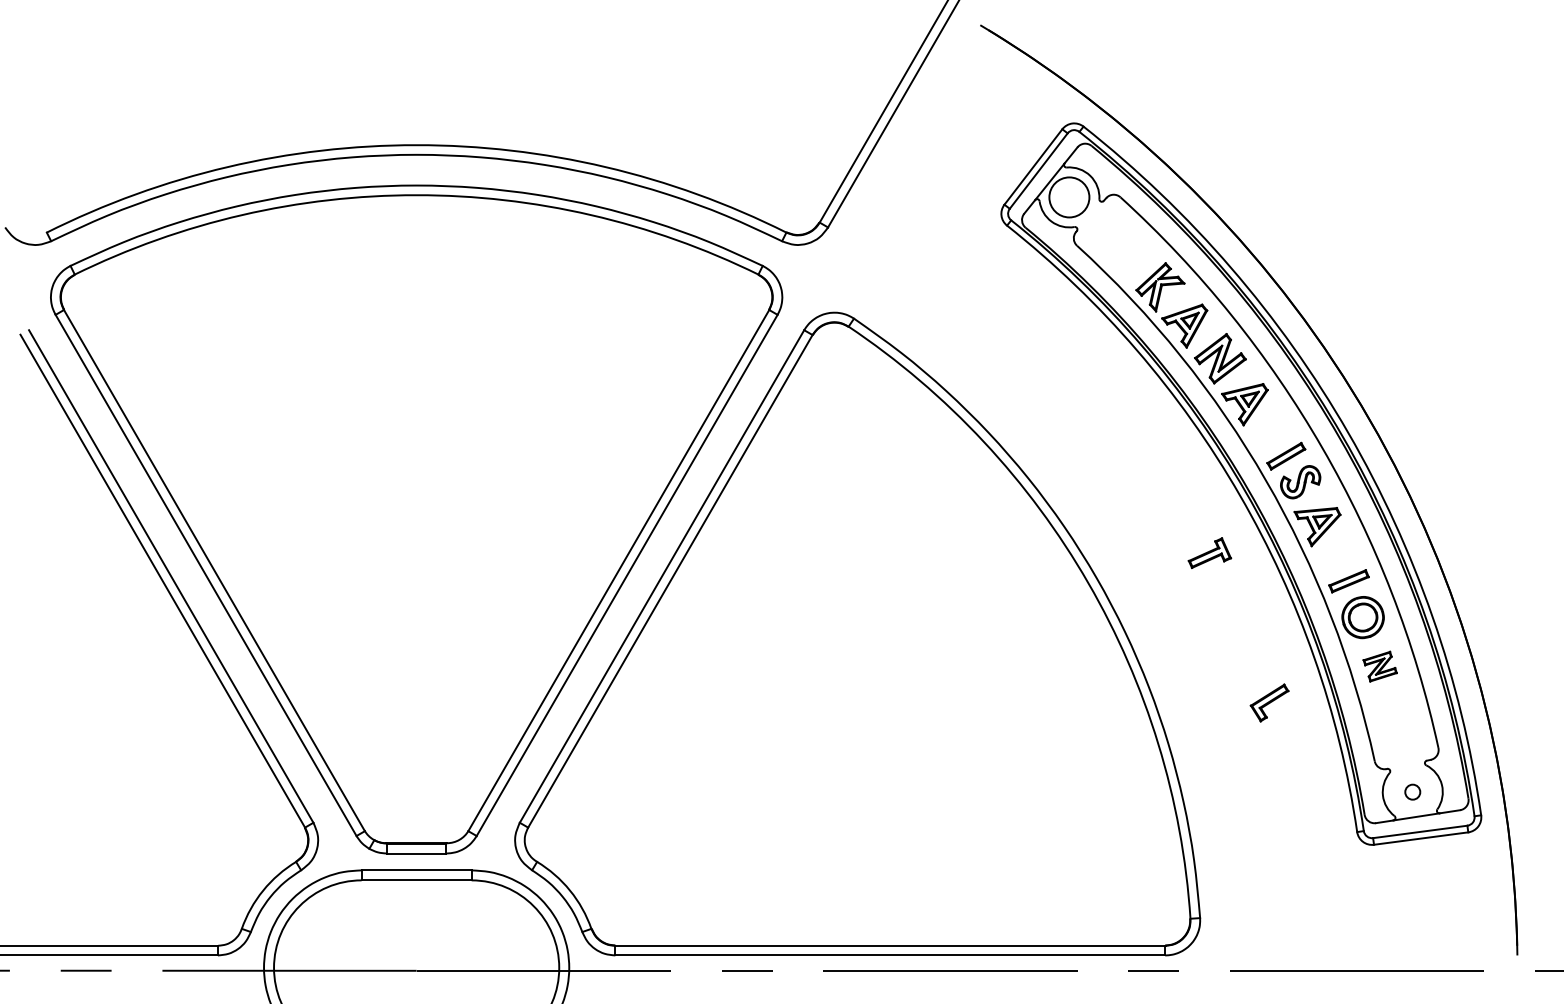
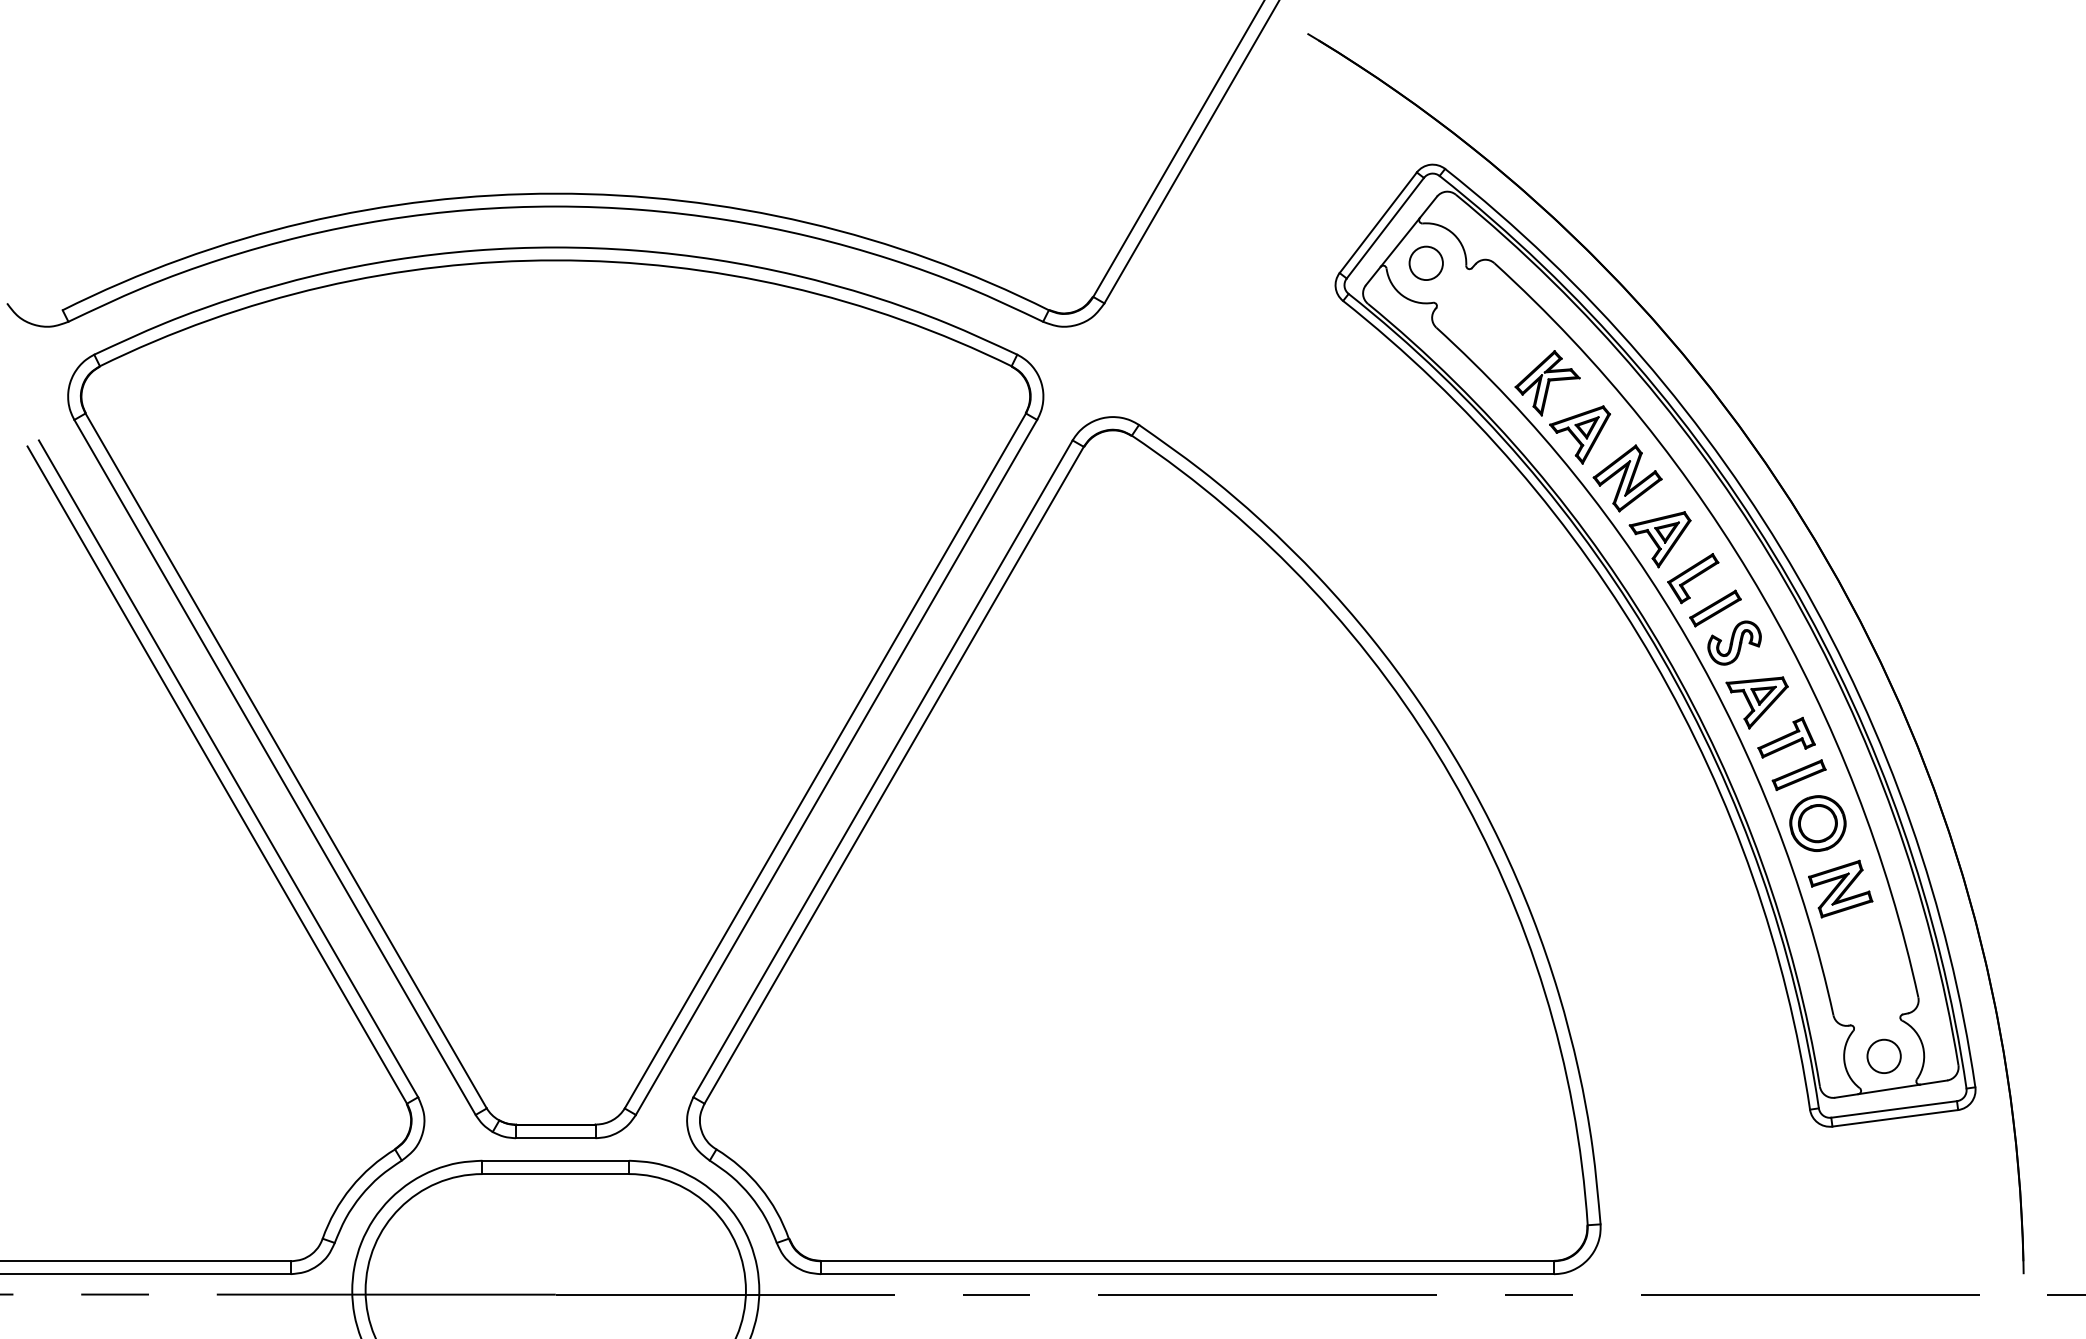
circle: (1068, 197) -> (1425, 263), size x0.62
part: (1209, 552) -> (1786, 737), moved
part: (1380, 666) -> (1840, 888), size x1.43
part: (1269, 702) -> (1693, 578), moved
circle: (1412, 792) -> (1883, 1056), size x1.67

